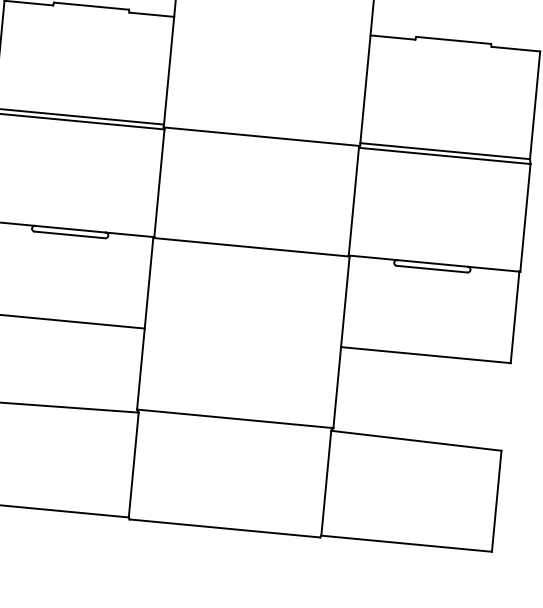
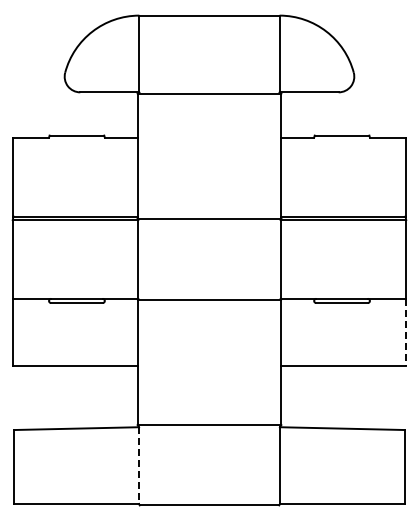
line: (514, 317) -> (405, 332), solid -> dashed
line: (134, 466) -> (139, 466), solid -> dashed

